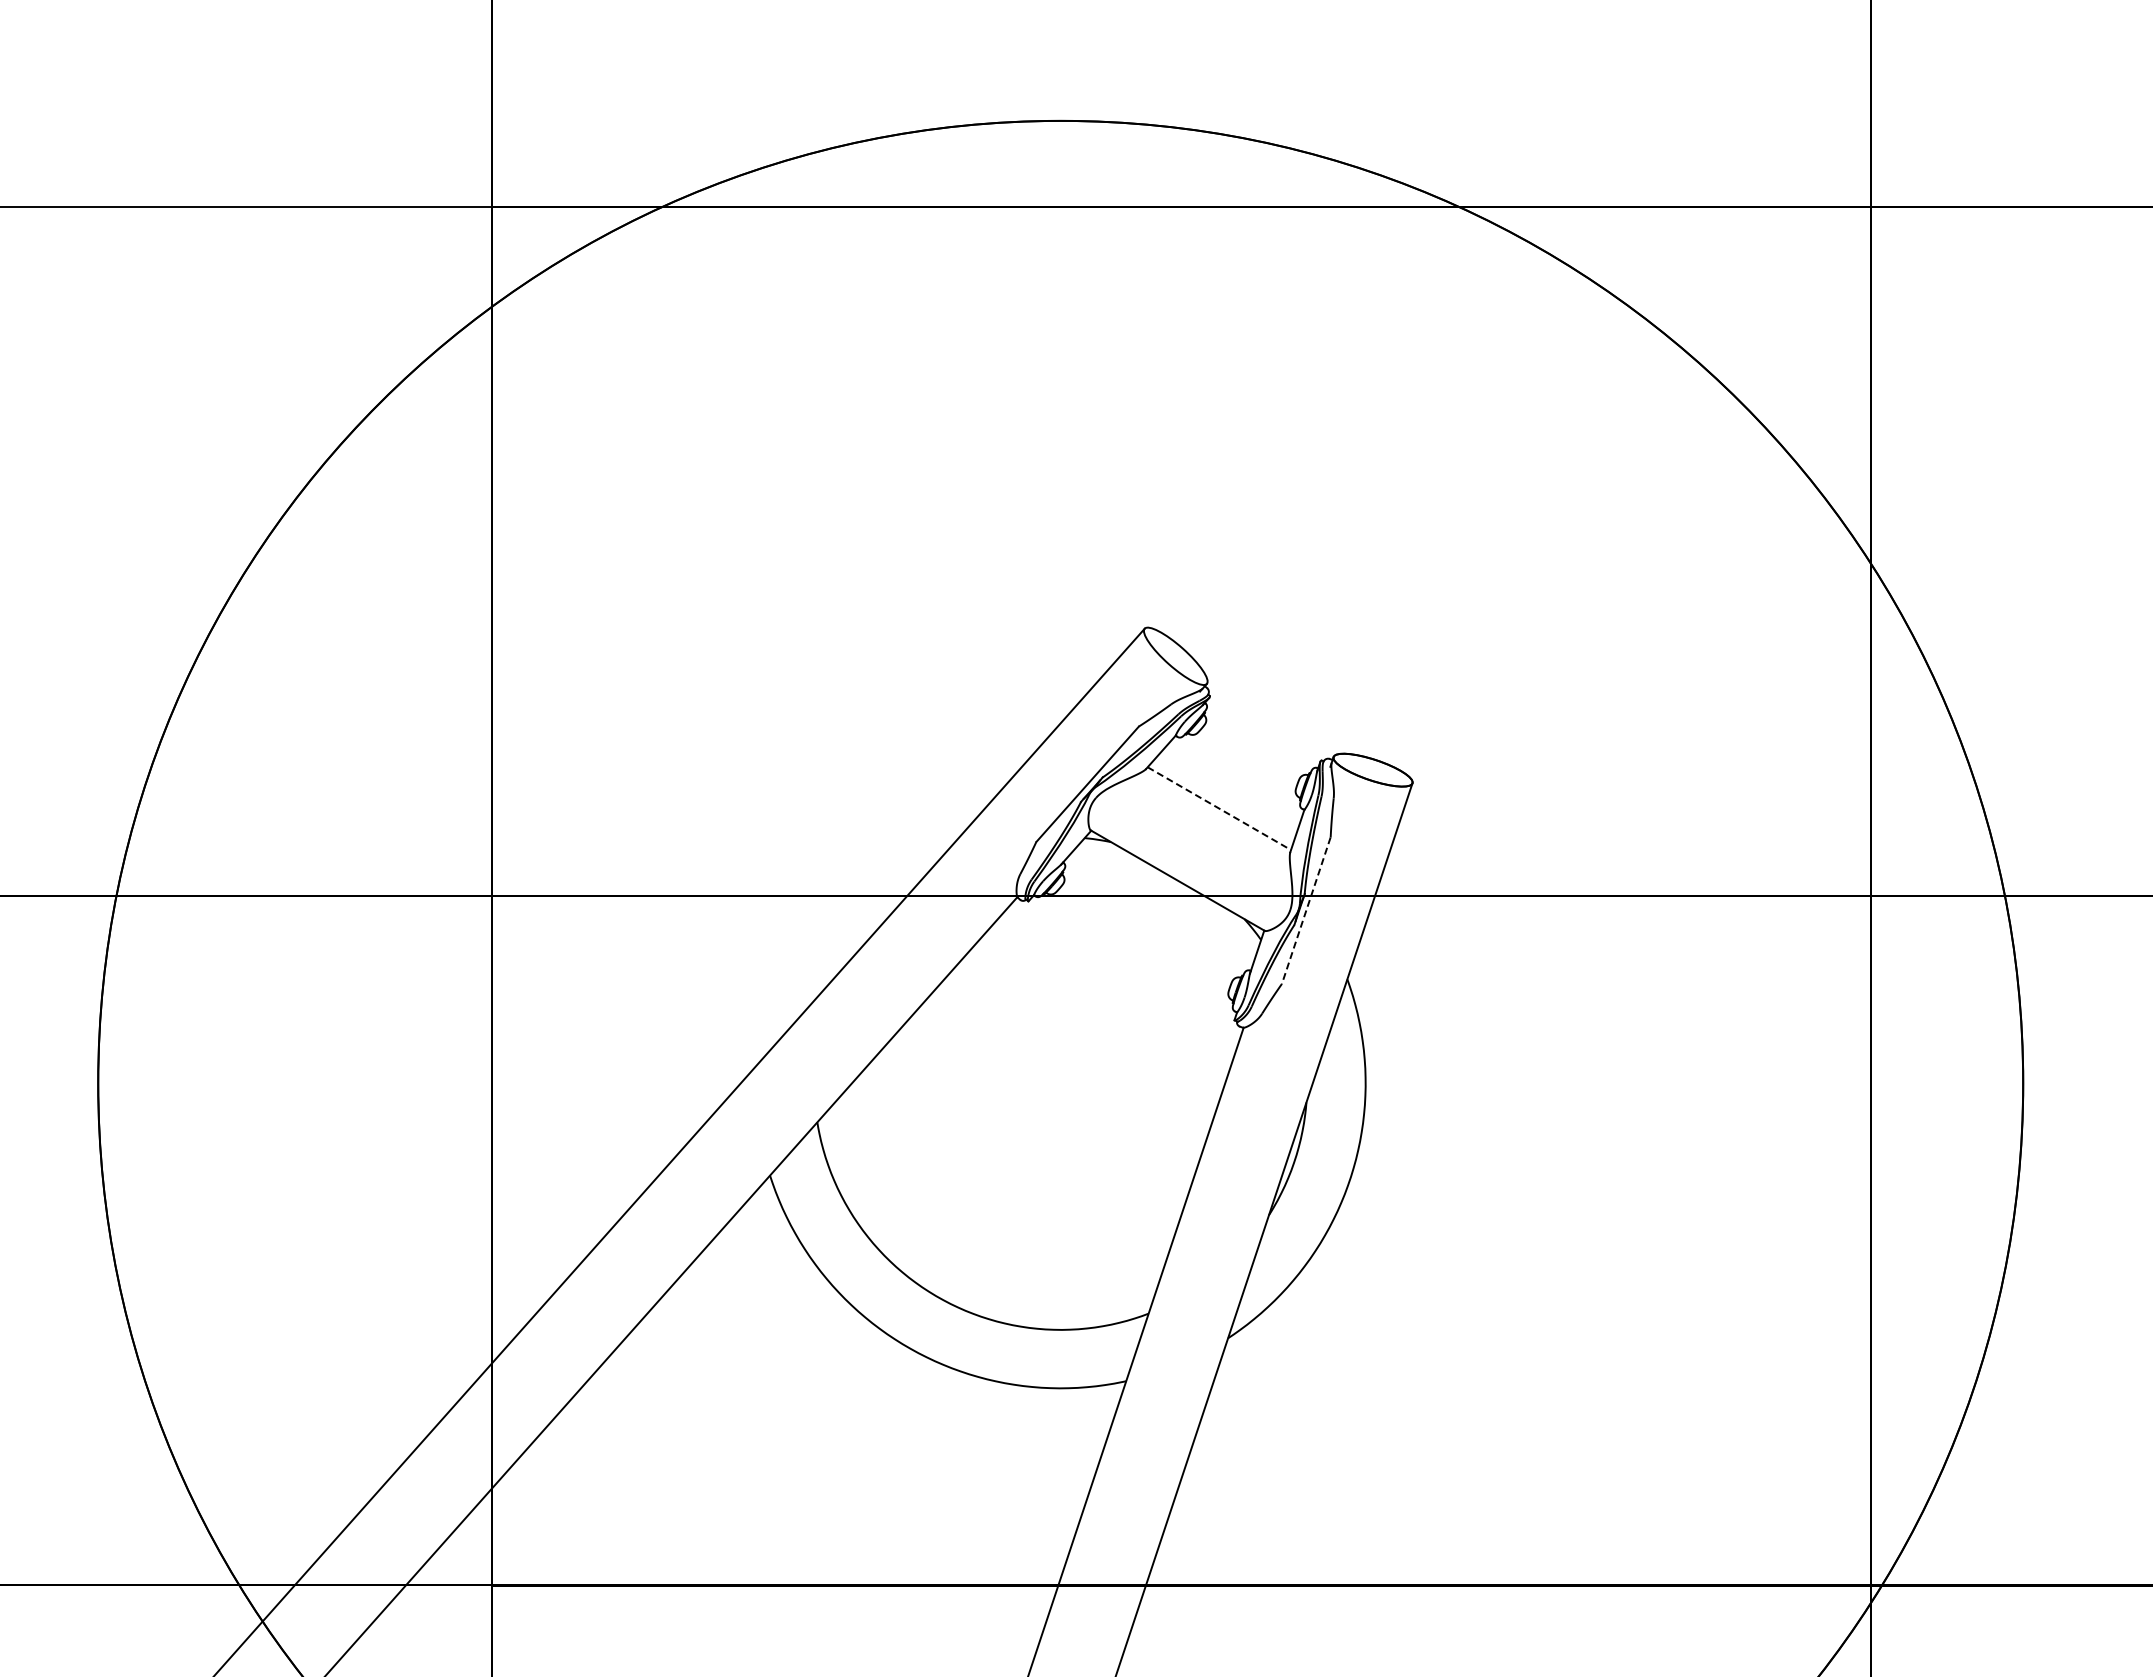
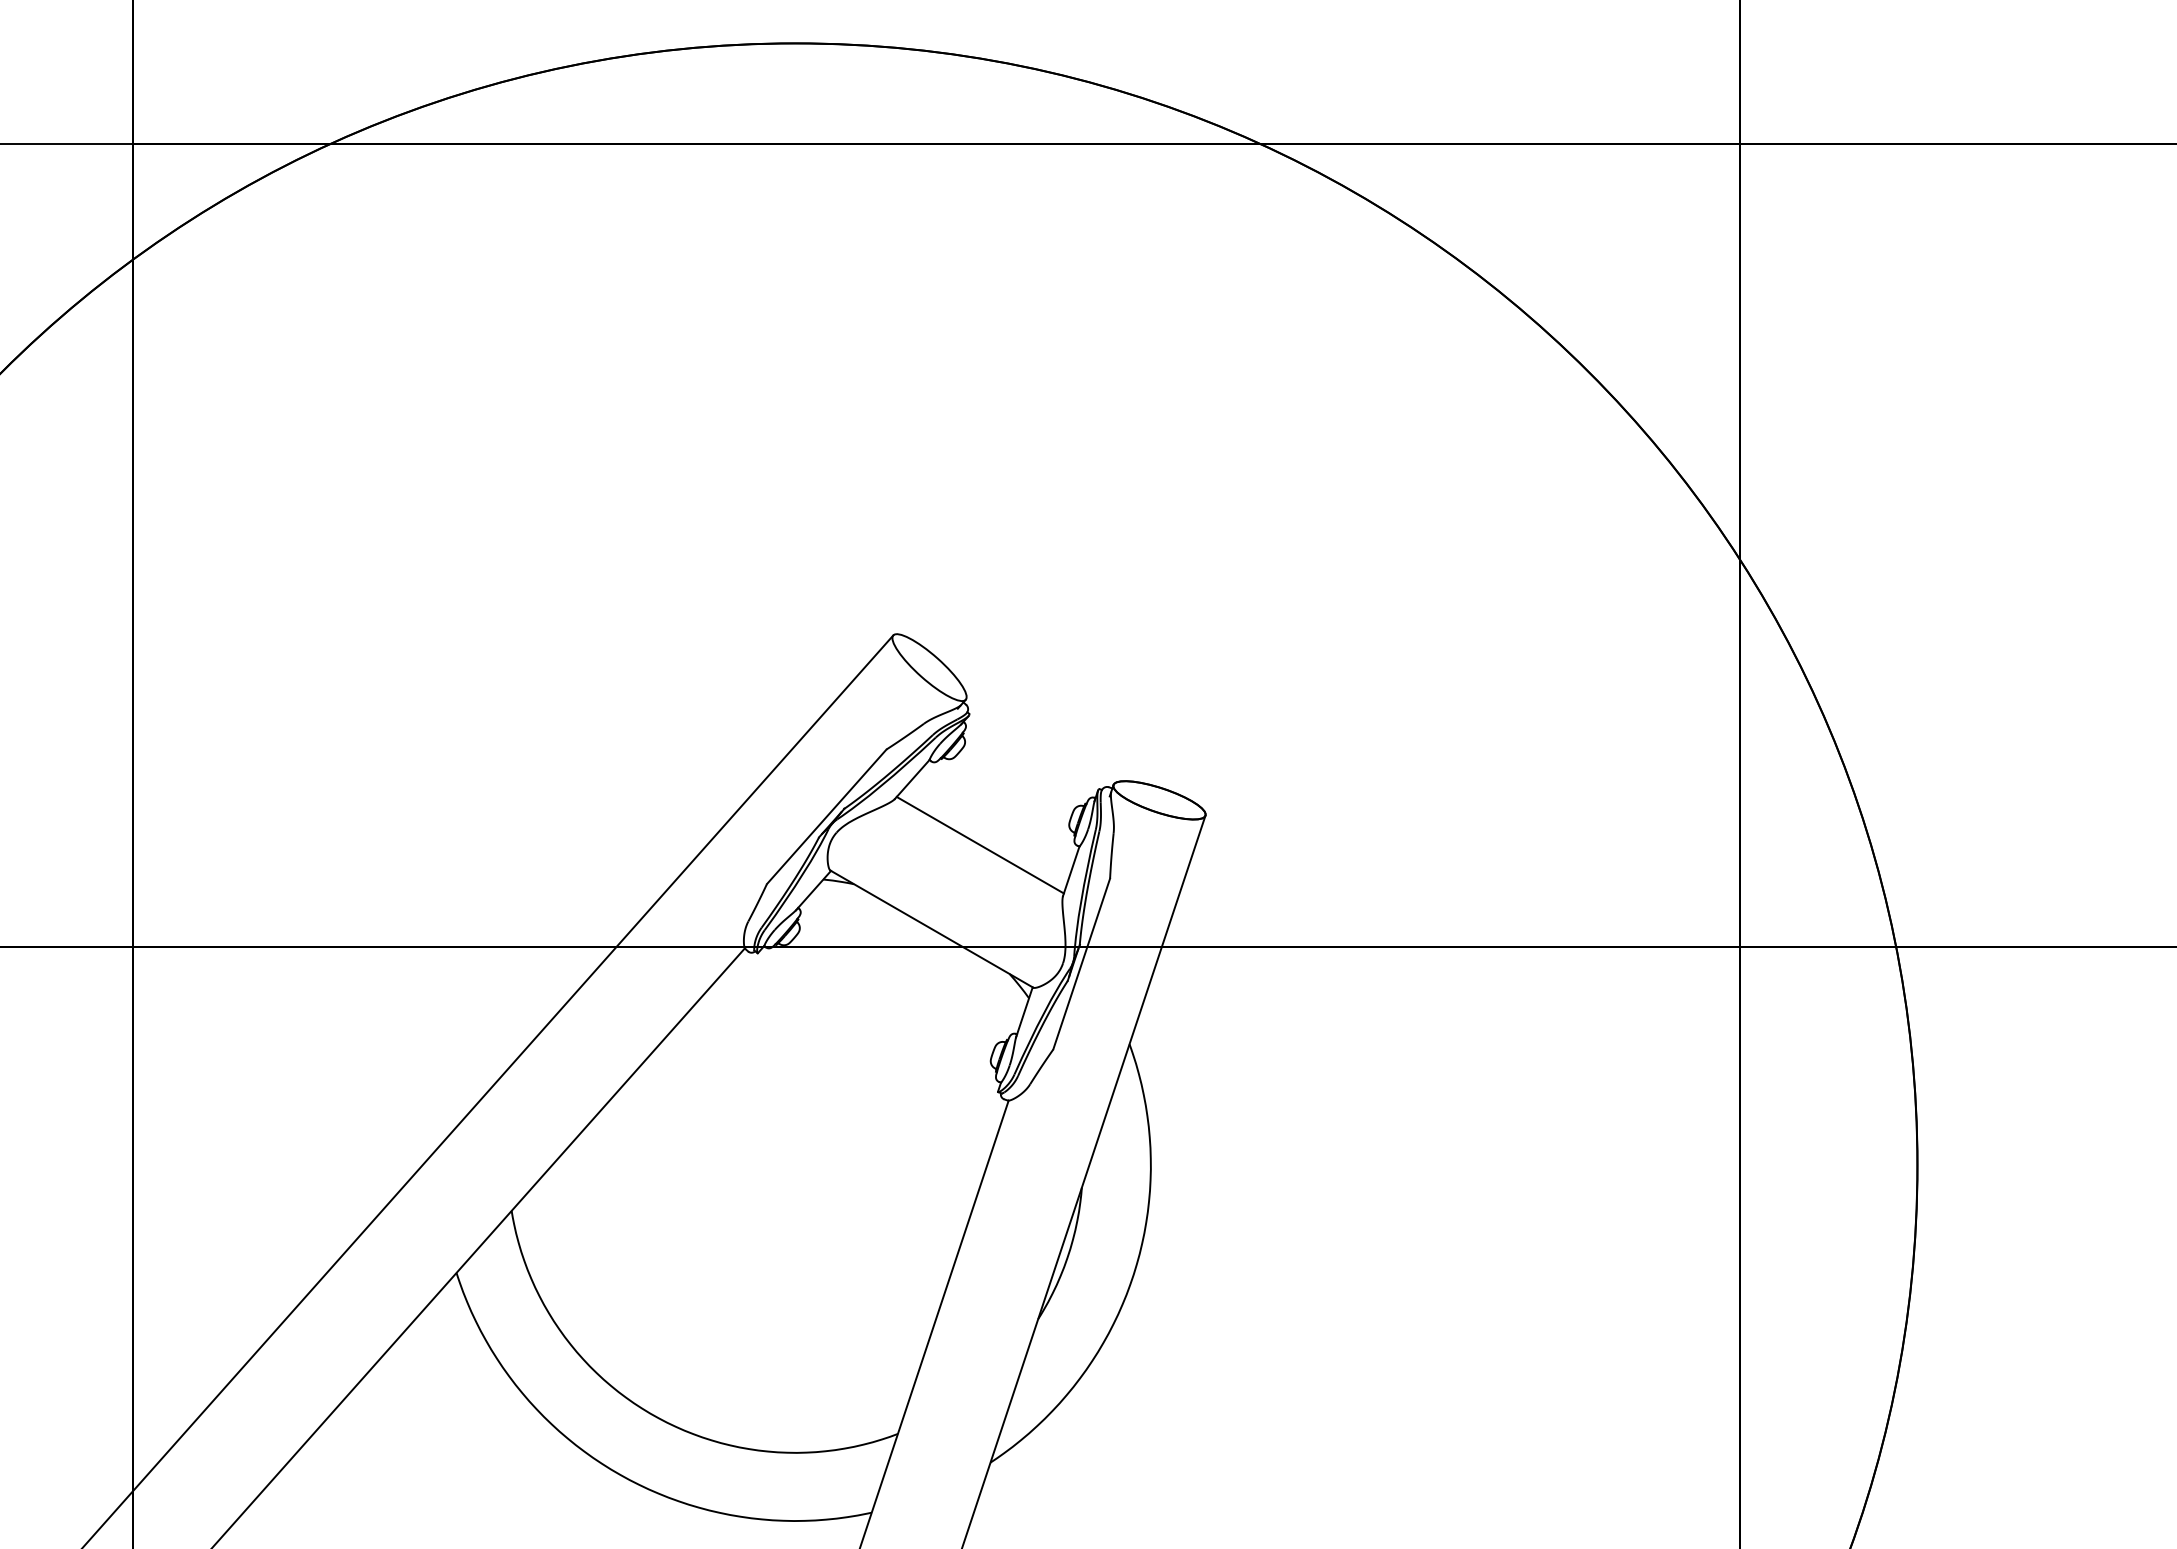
line: (1219, 808) -> (980, 845), dashed -> solid
line: (1306, 911) -> (1081, 965), dashed -> solid

